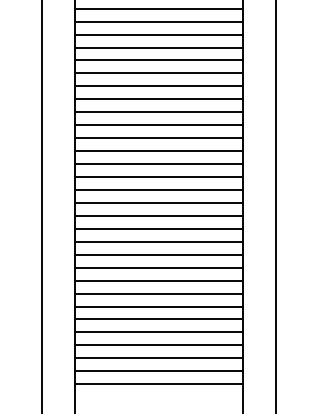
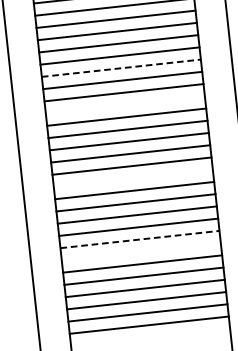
line: (159, 112) -> (121, 68), solid -> dashed
line: (158, 151) -> (124, 105), removed
line: (158, 228) -> (132, 178), removed
line: (159, 293) -> (140, 239), solid -> dashed
line: (158, 306) -> (140, 251), removed

